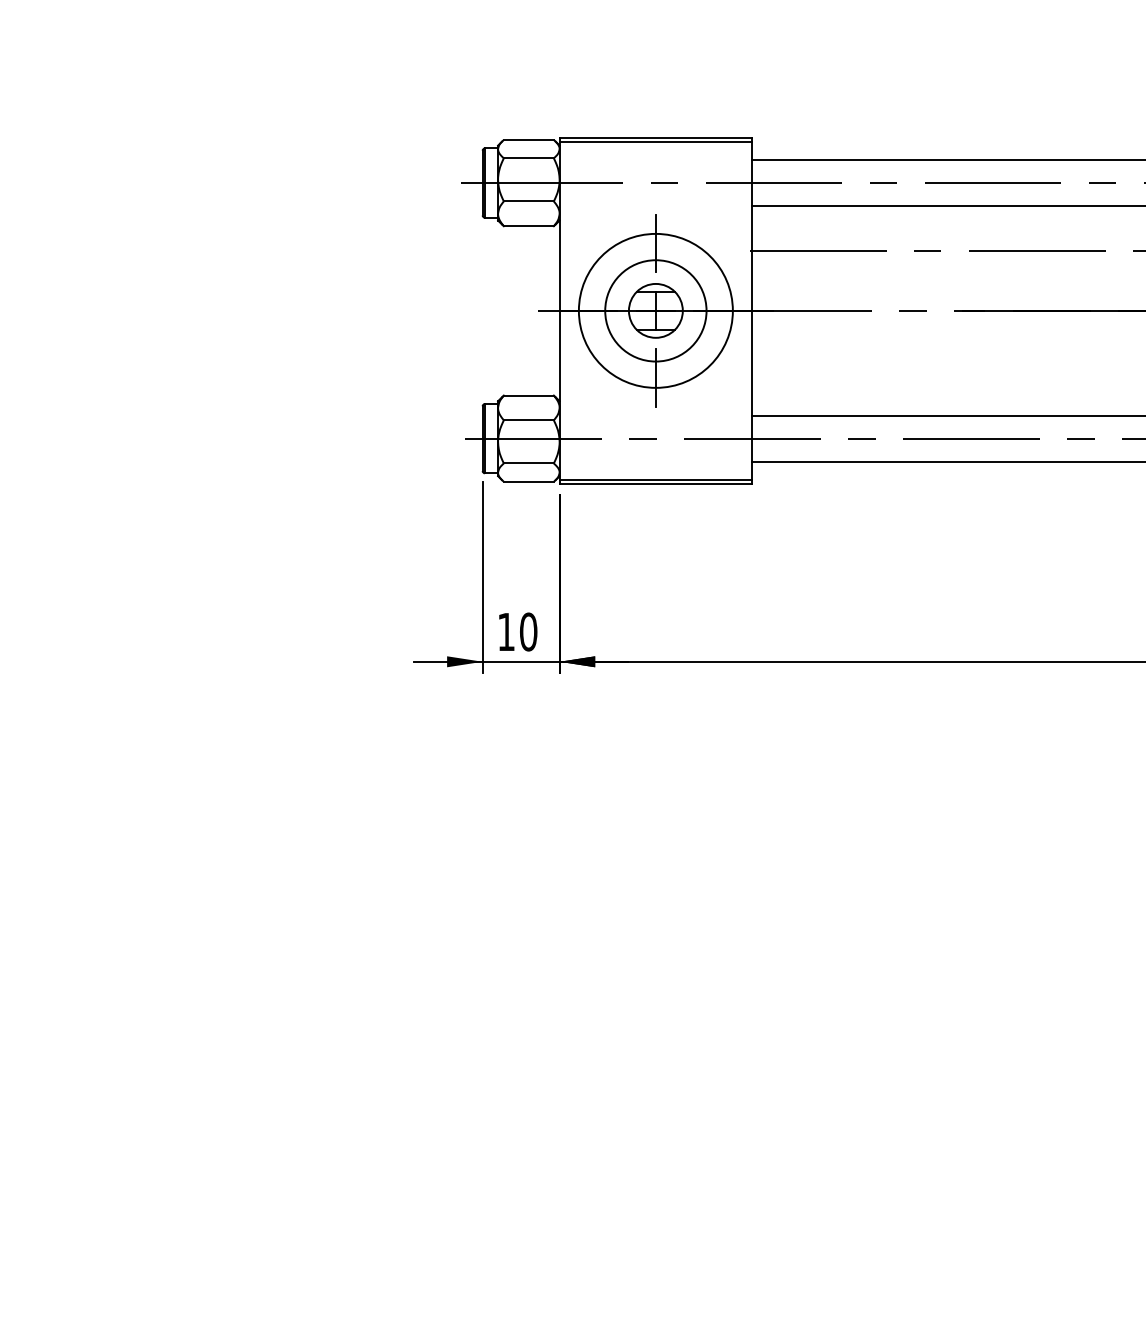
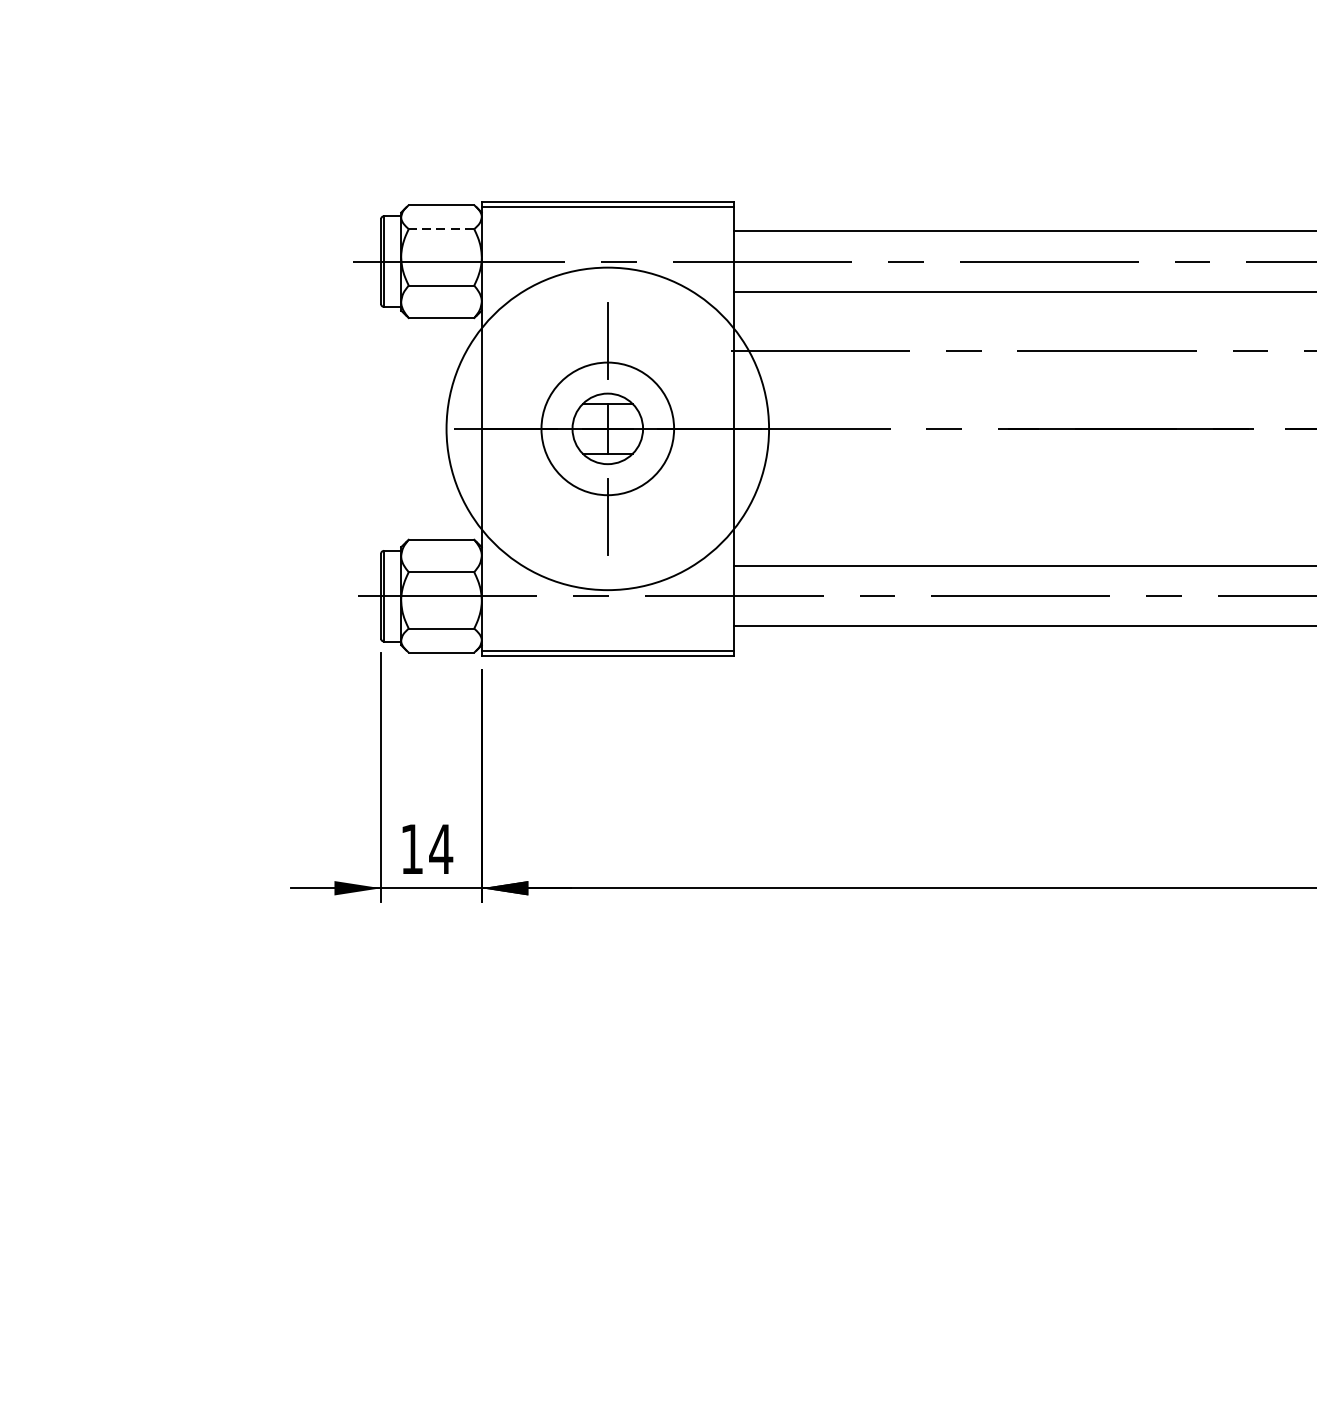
line: (528, 158) -> (441, 229), solid -> dashed
circle: (655, 310) -> (607, 428), size x1.6
text: (528, 631) -> (441, 848), 10 -> 14

